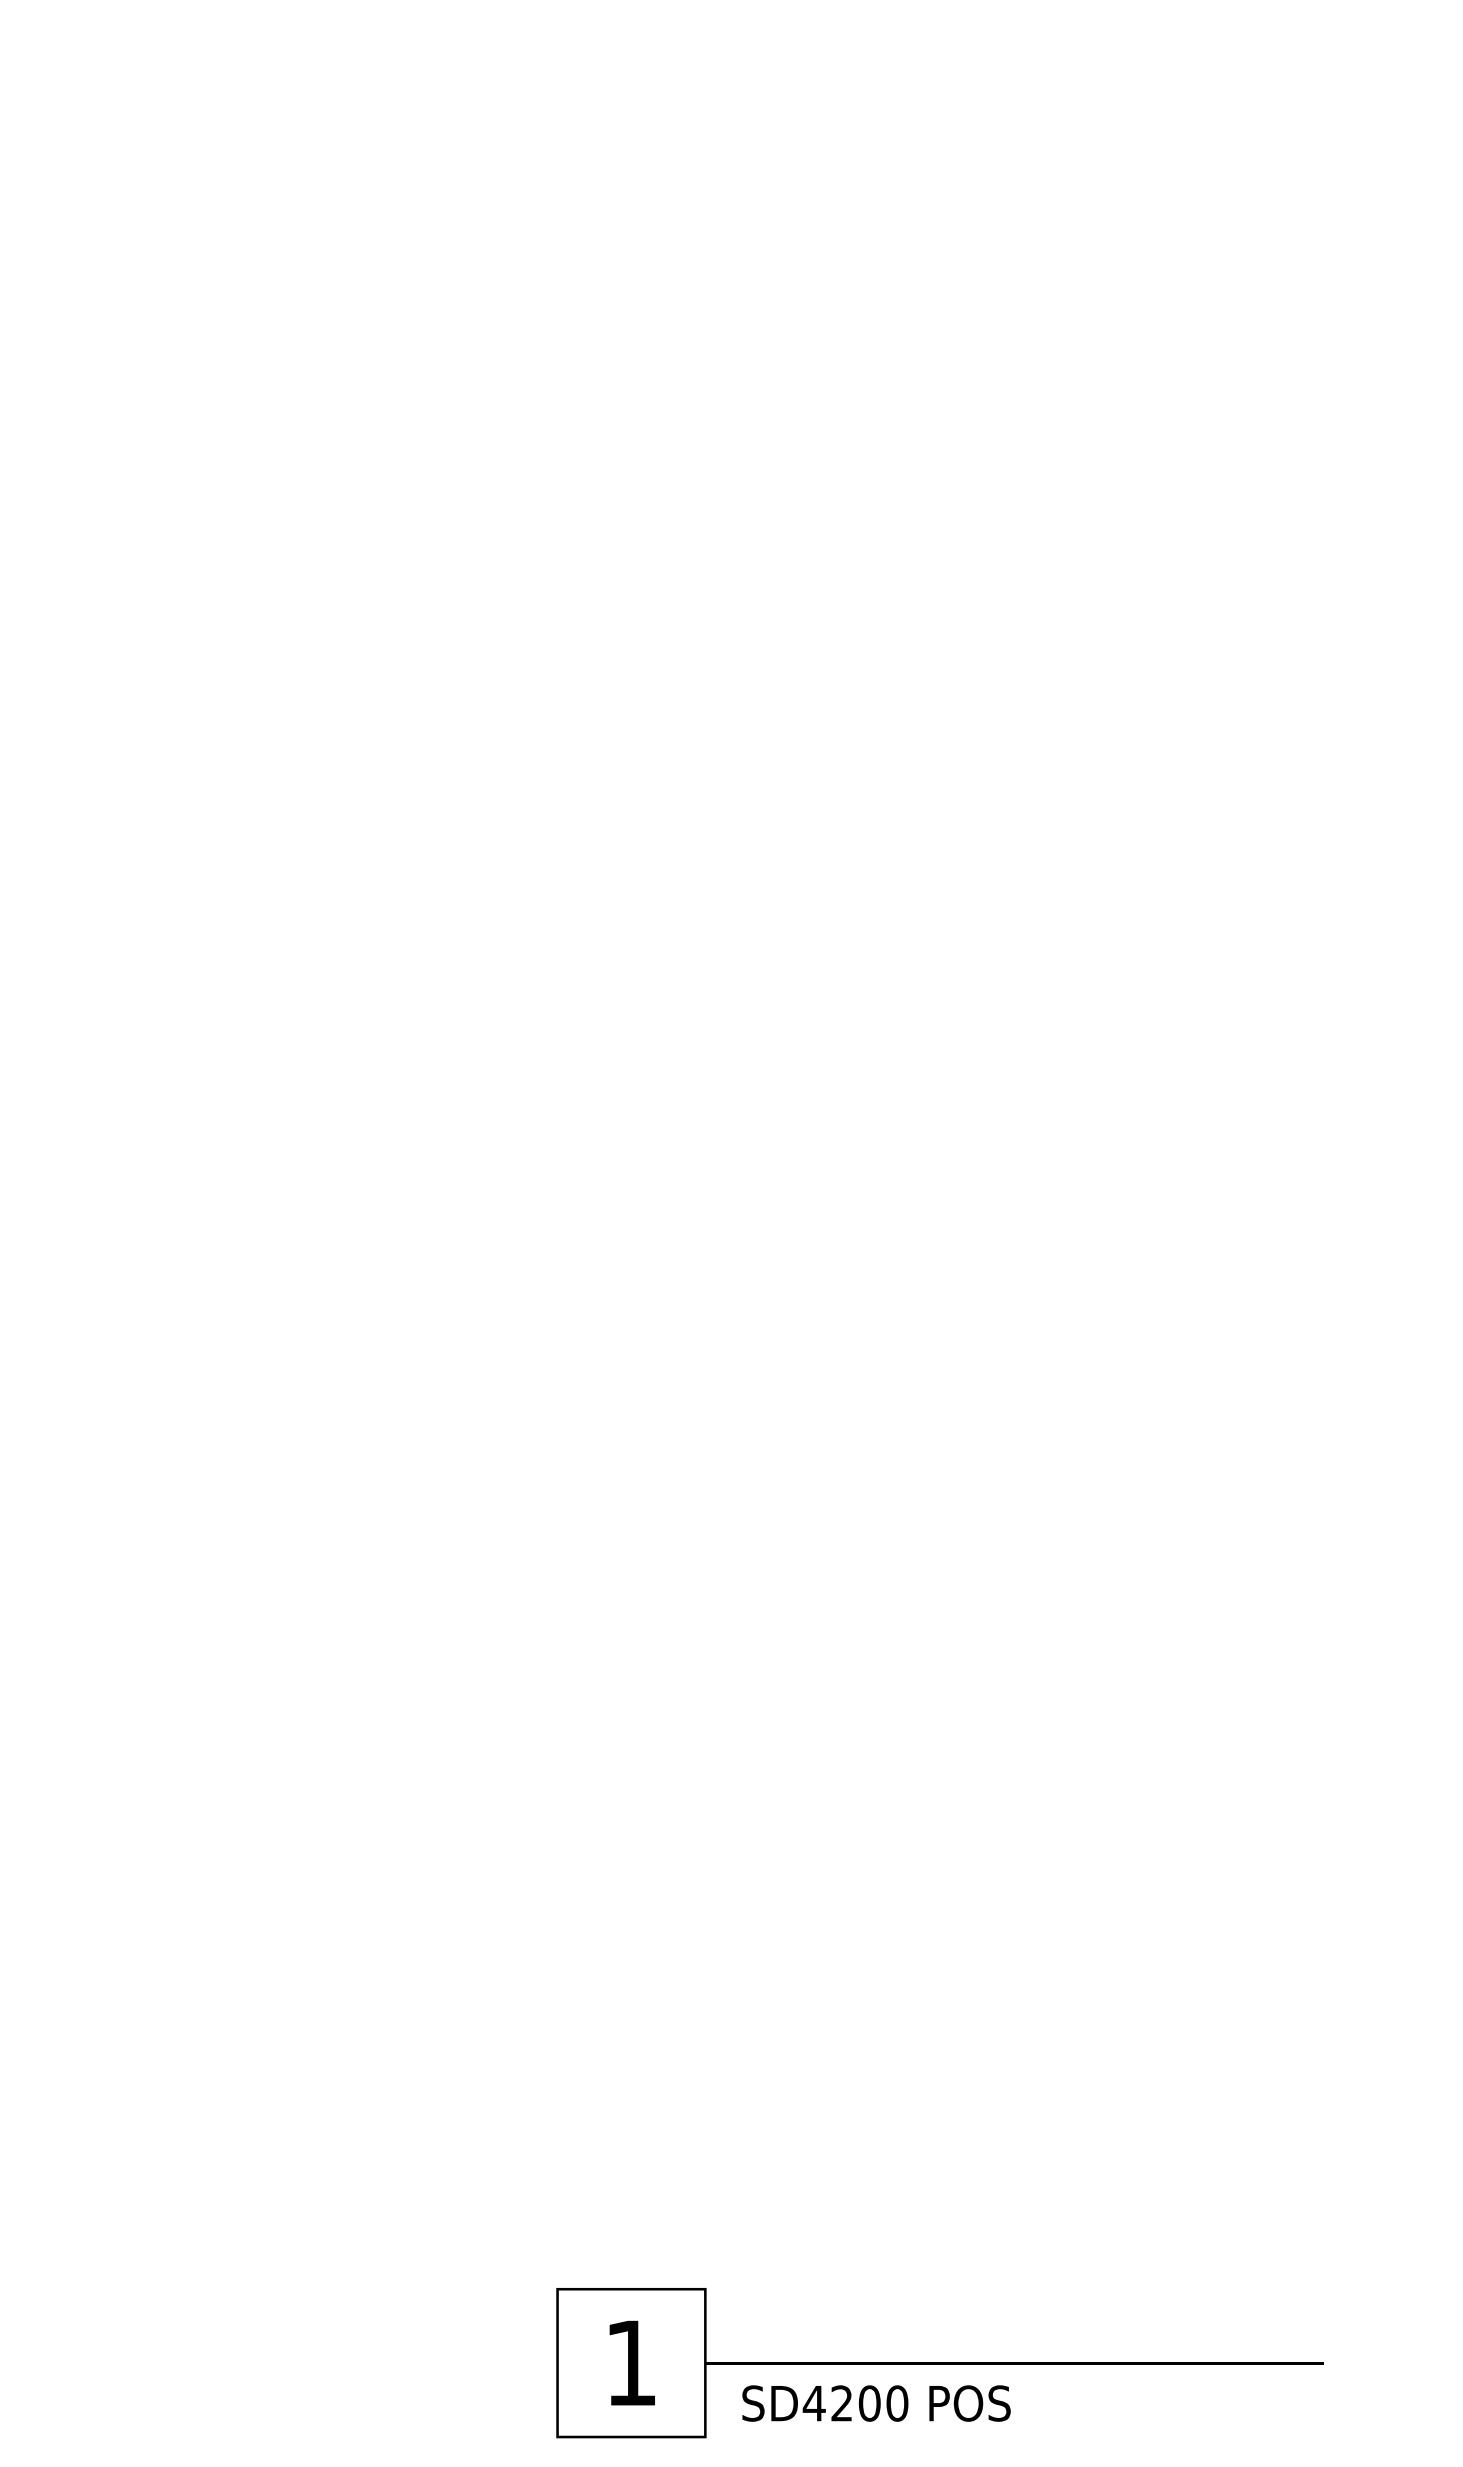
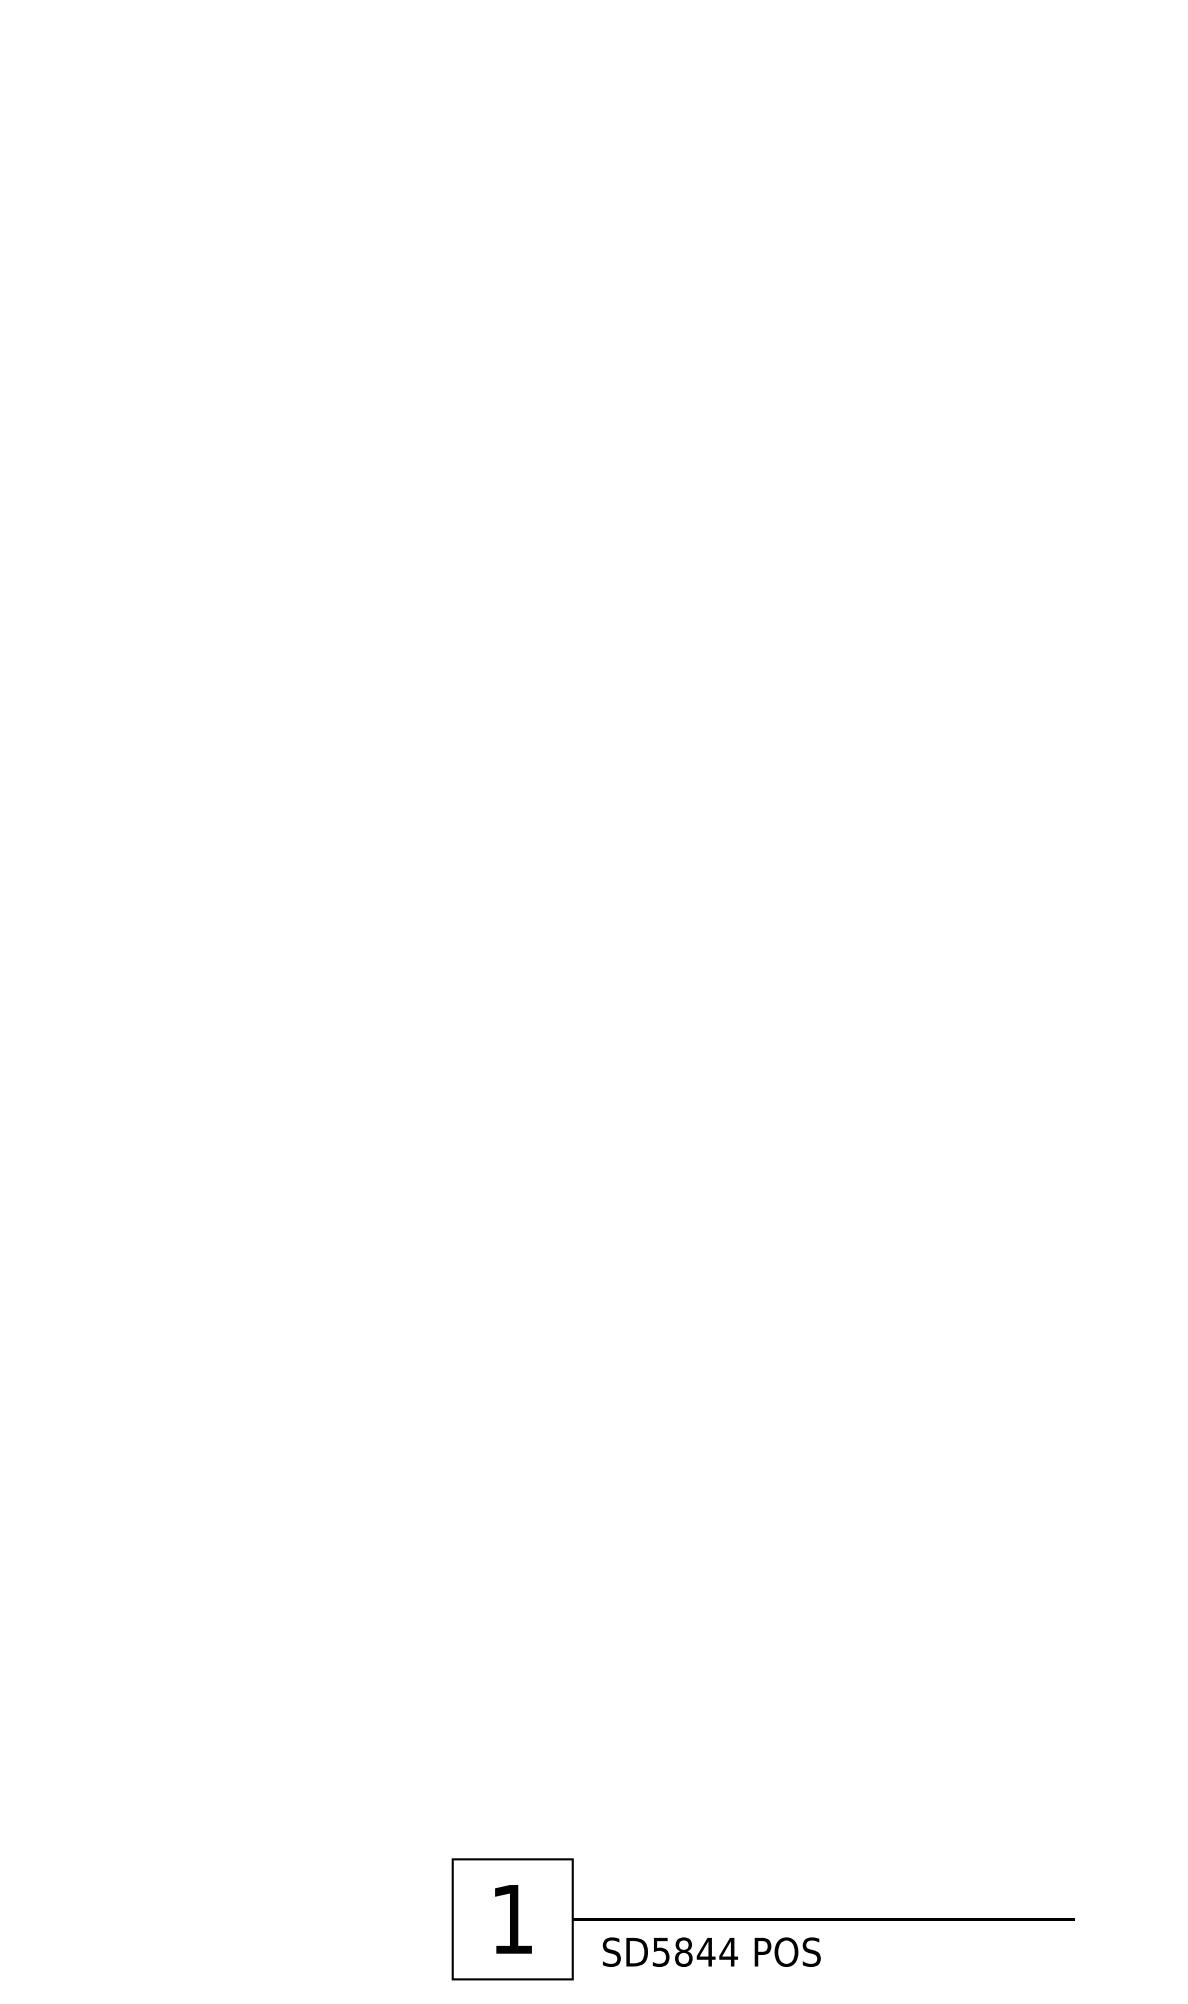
text: (855, 2403) -> (694, 1952), SD4200 -> SD5844

